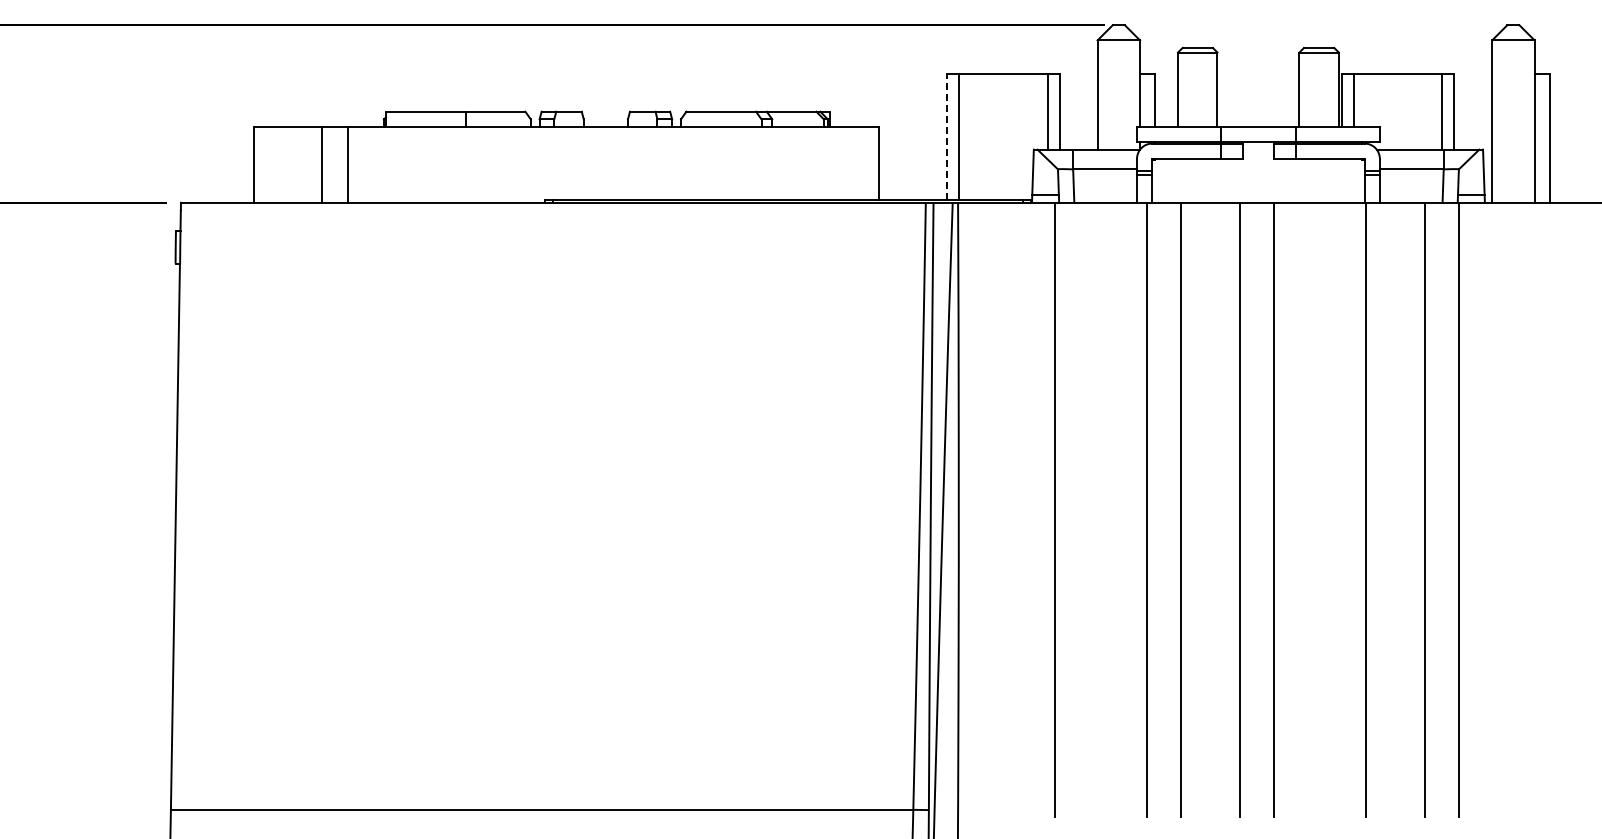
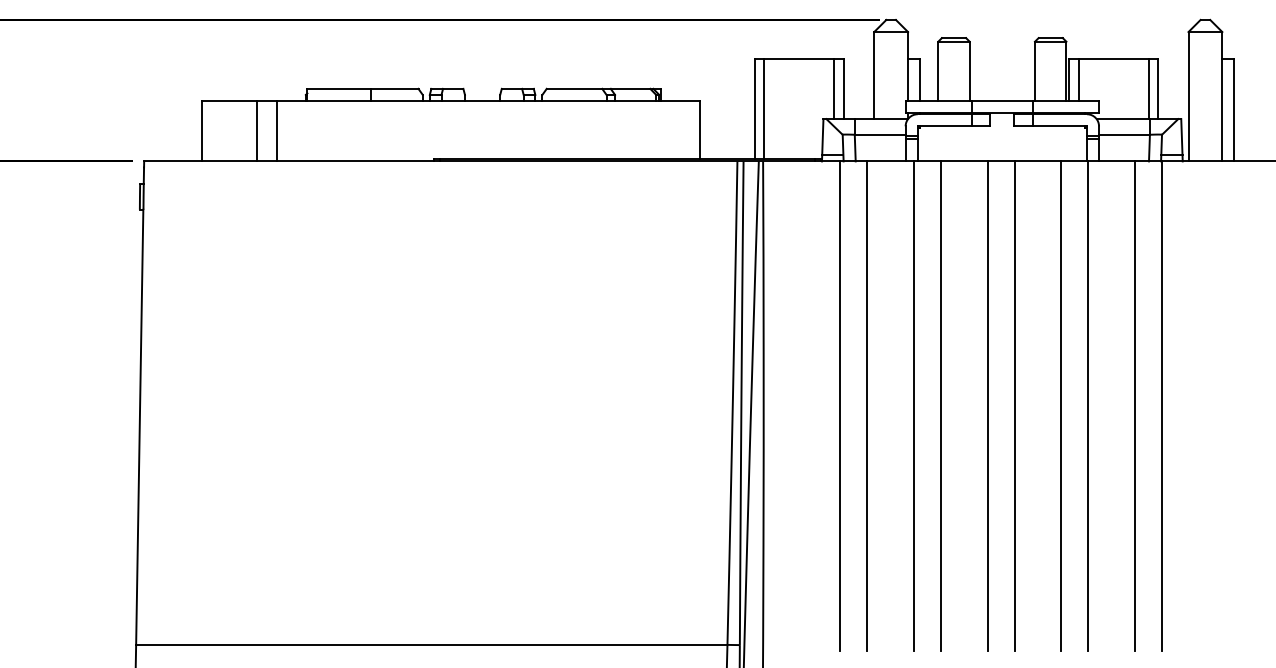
line: (947, 136) -> (754, 108), dashed -> solid
line: (1088, 509) -> (866, 405), added
line: (1332, 509) -> (1061, 405), added

